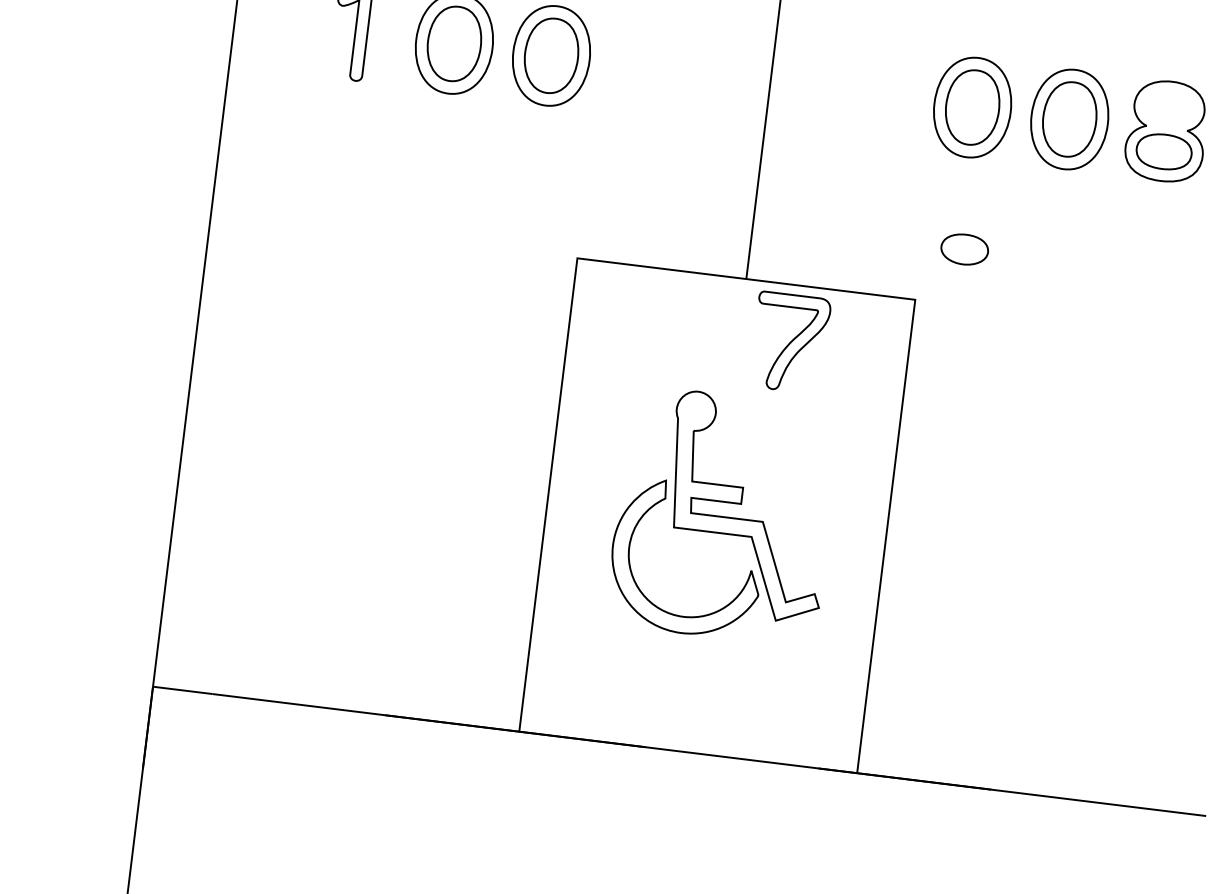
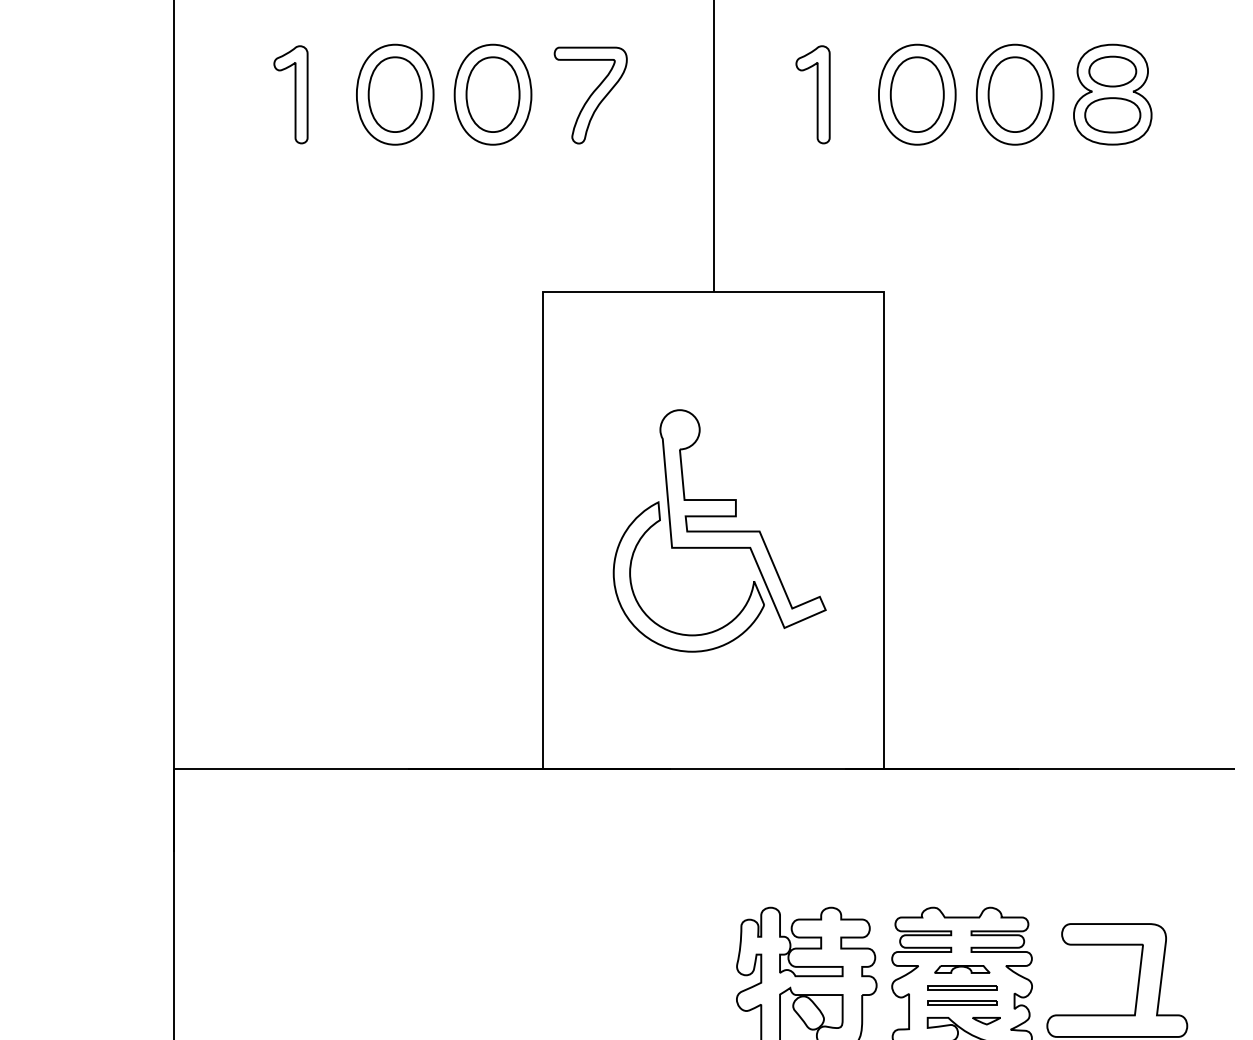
part: (868, 94) -> (812, 94), added
part: (964, 249) -> (1112, 71), moved
part: (789, 342) -> (590, 95), moved

